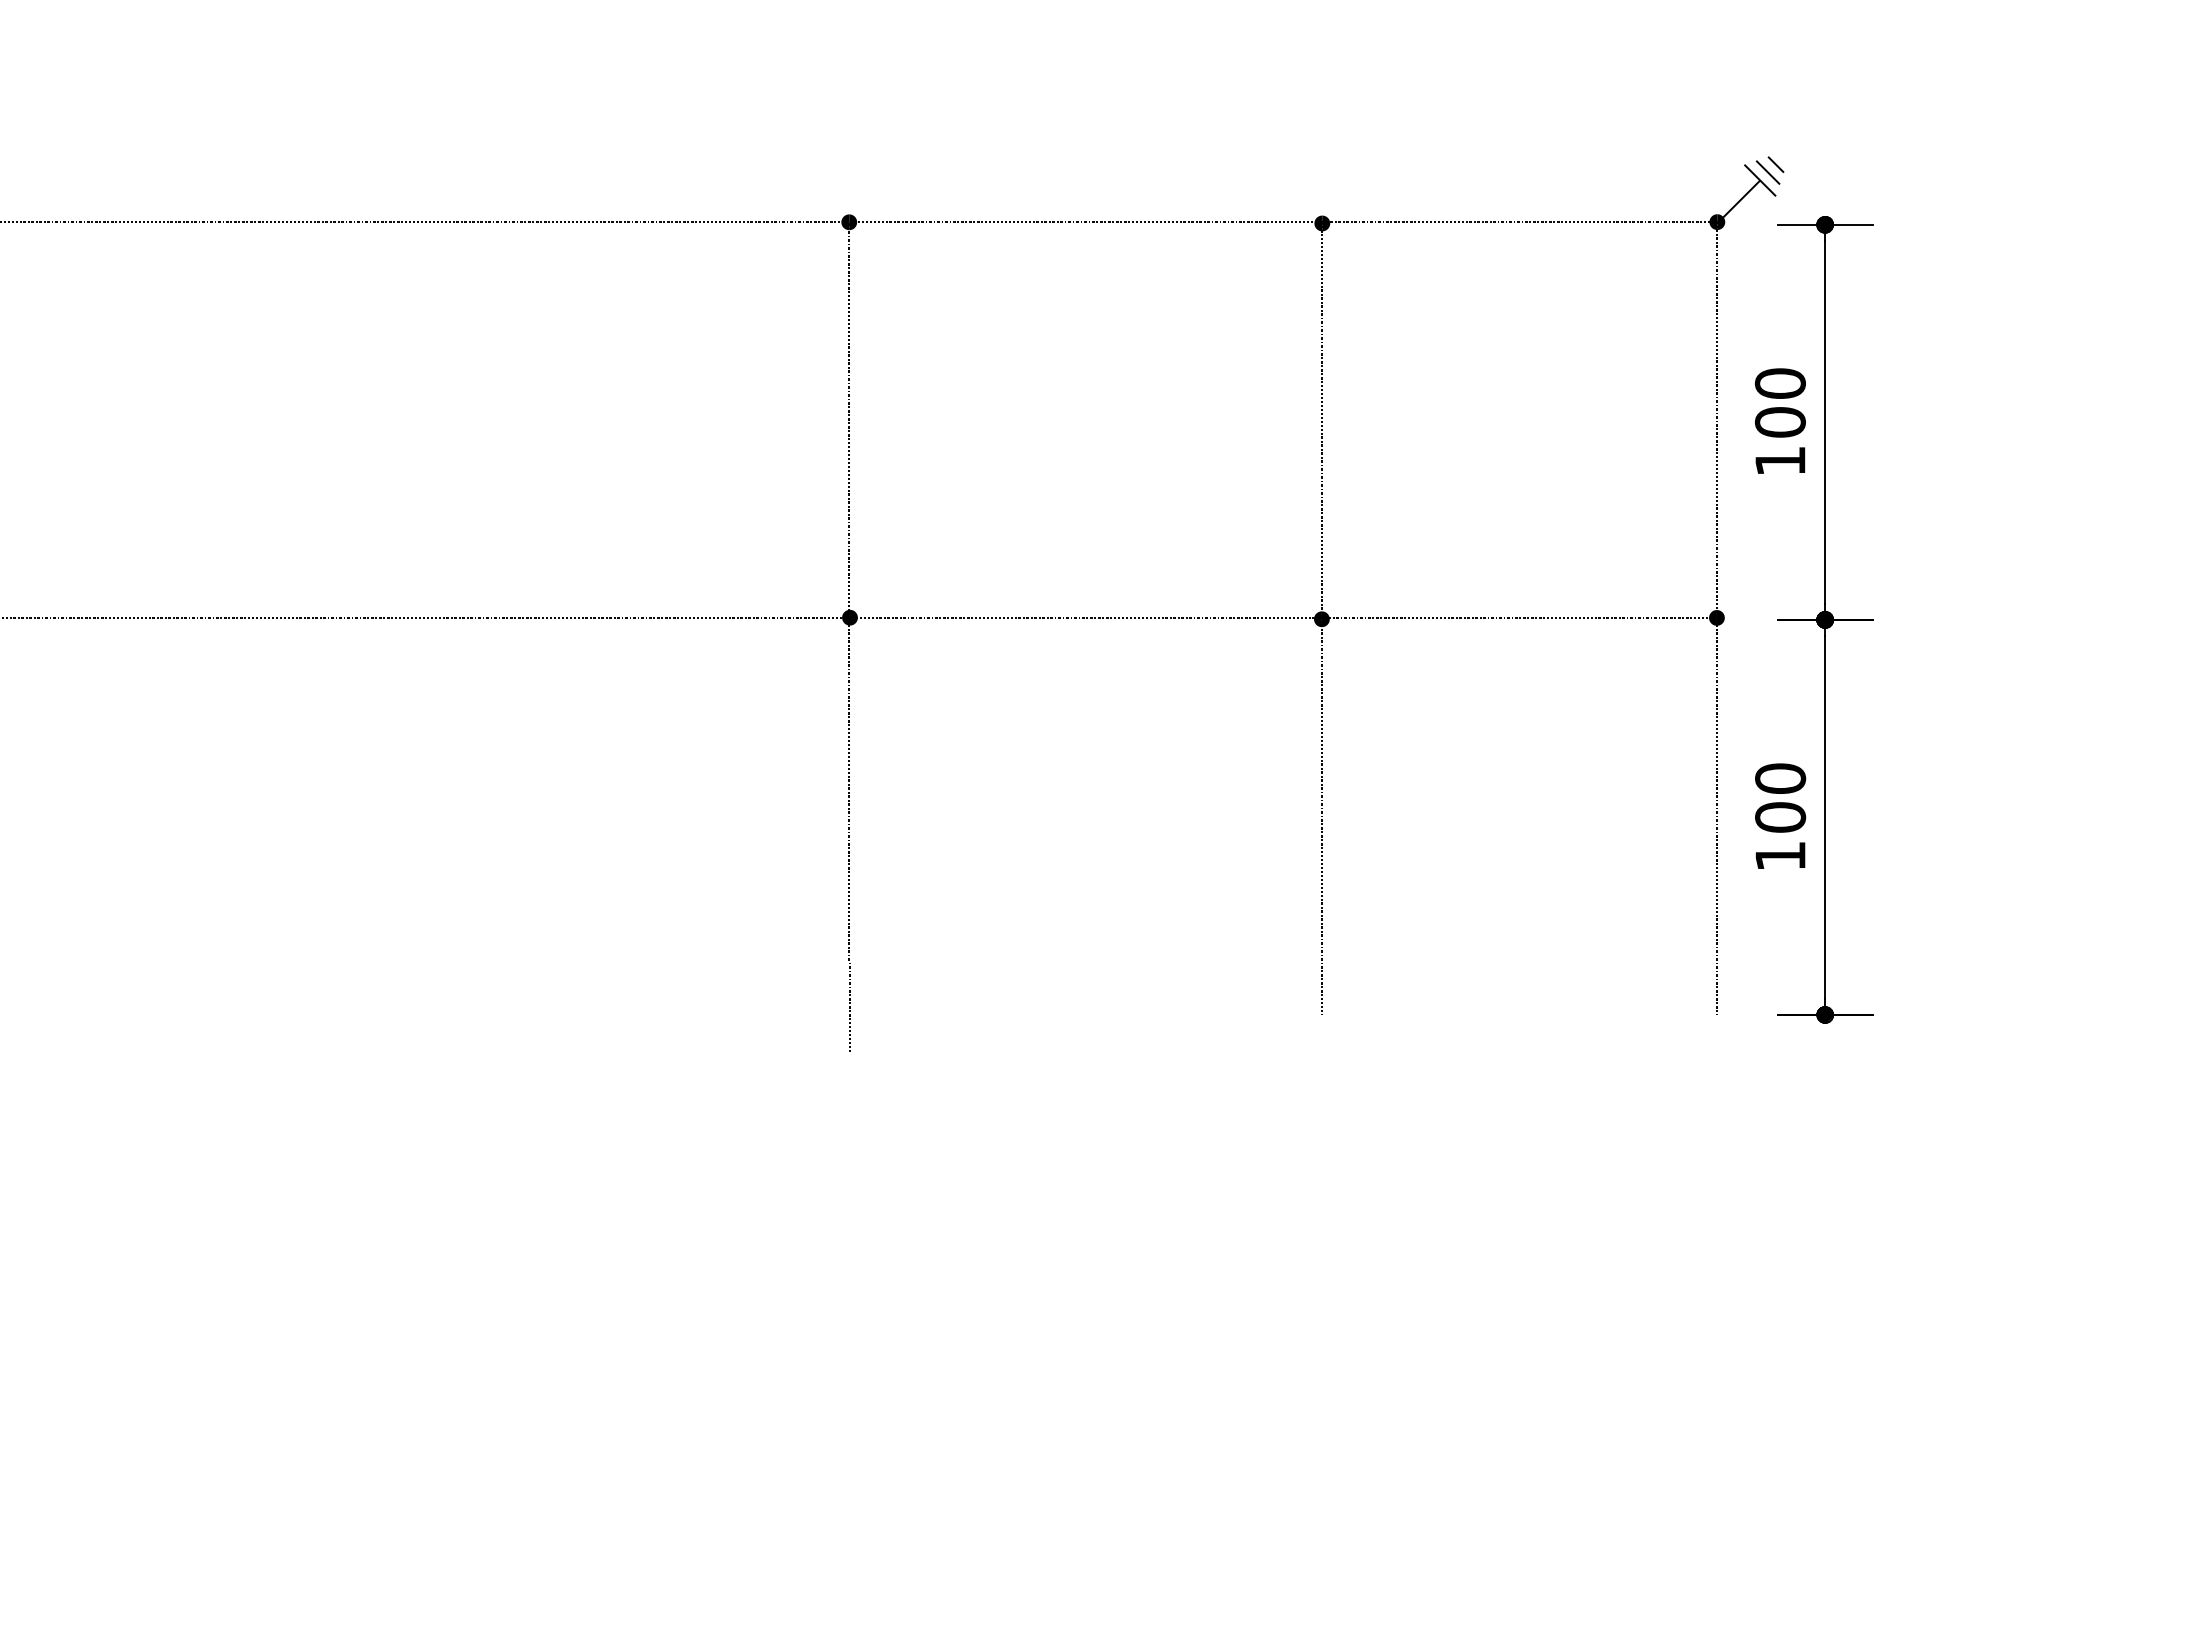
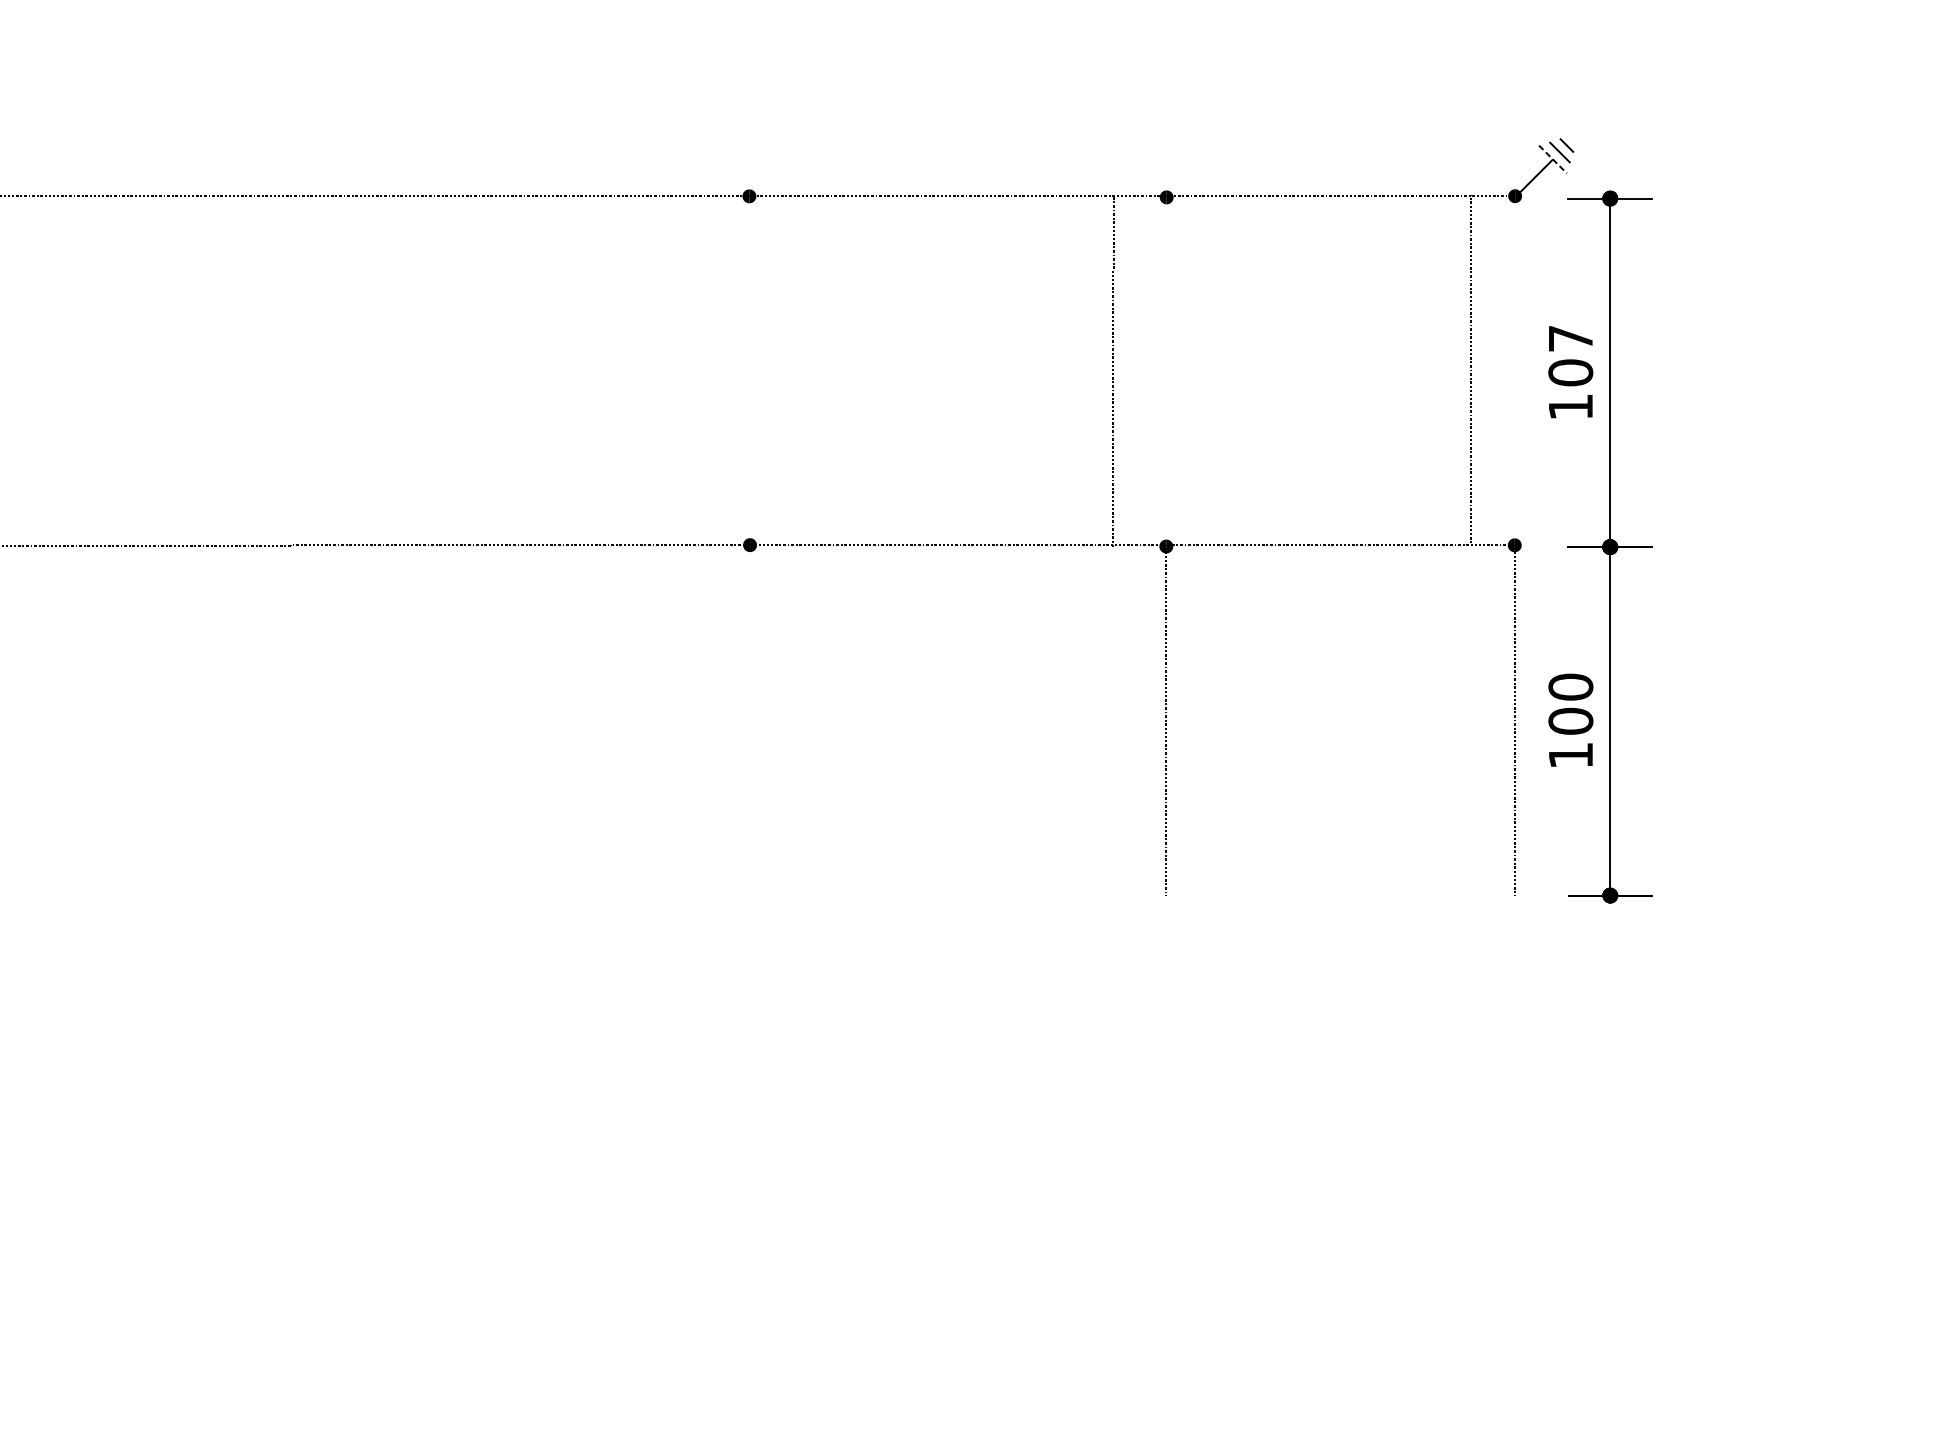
line: (1760, 180) -> (1553, 159), solid -> dashed
text: (1779, 383) -> (1569, 338), 100 -> 107
line: (1716, 418) -> (1470, 369), moved
line: (1321, 420) -> (1113, 371), moved
line: (849, 637) -> (749, 562), removed

